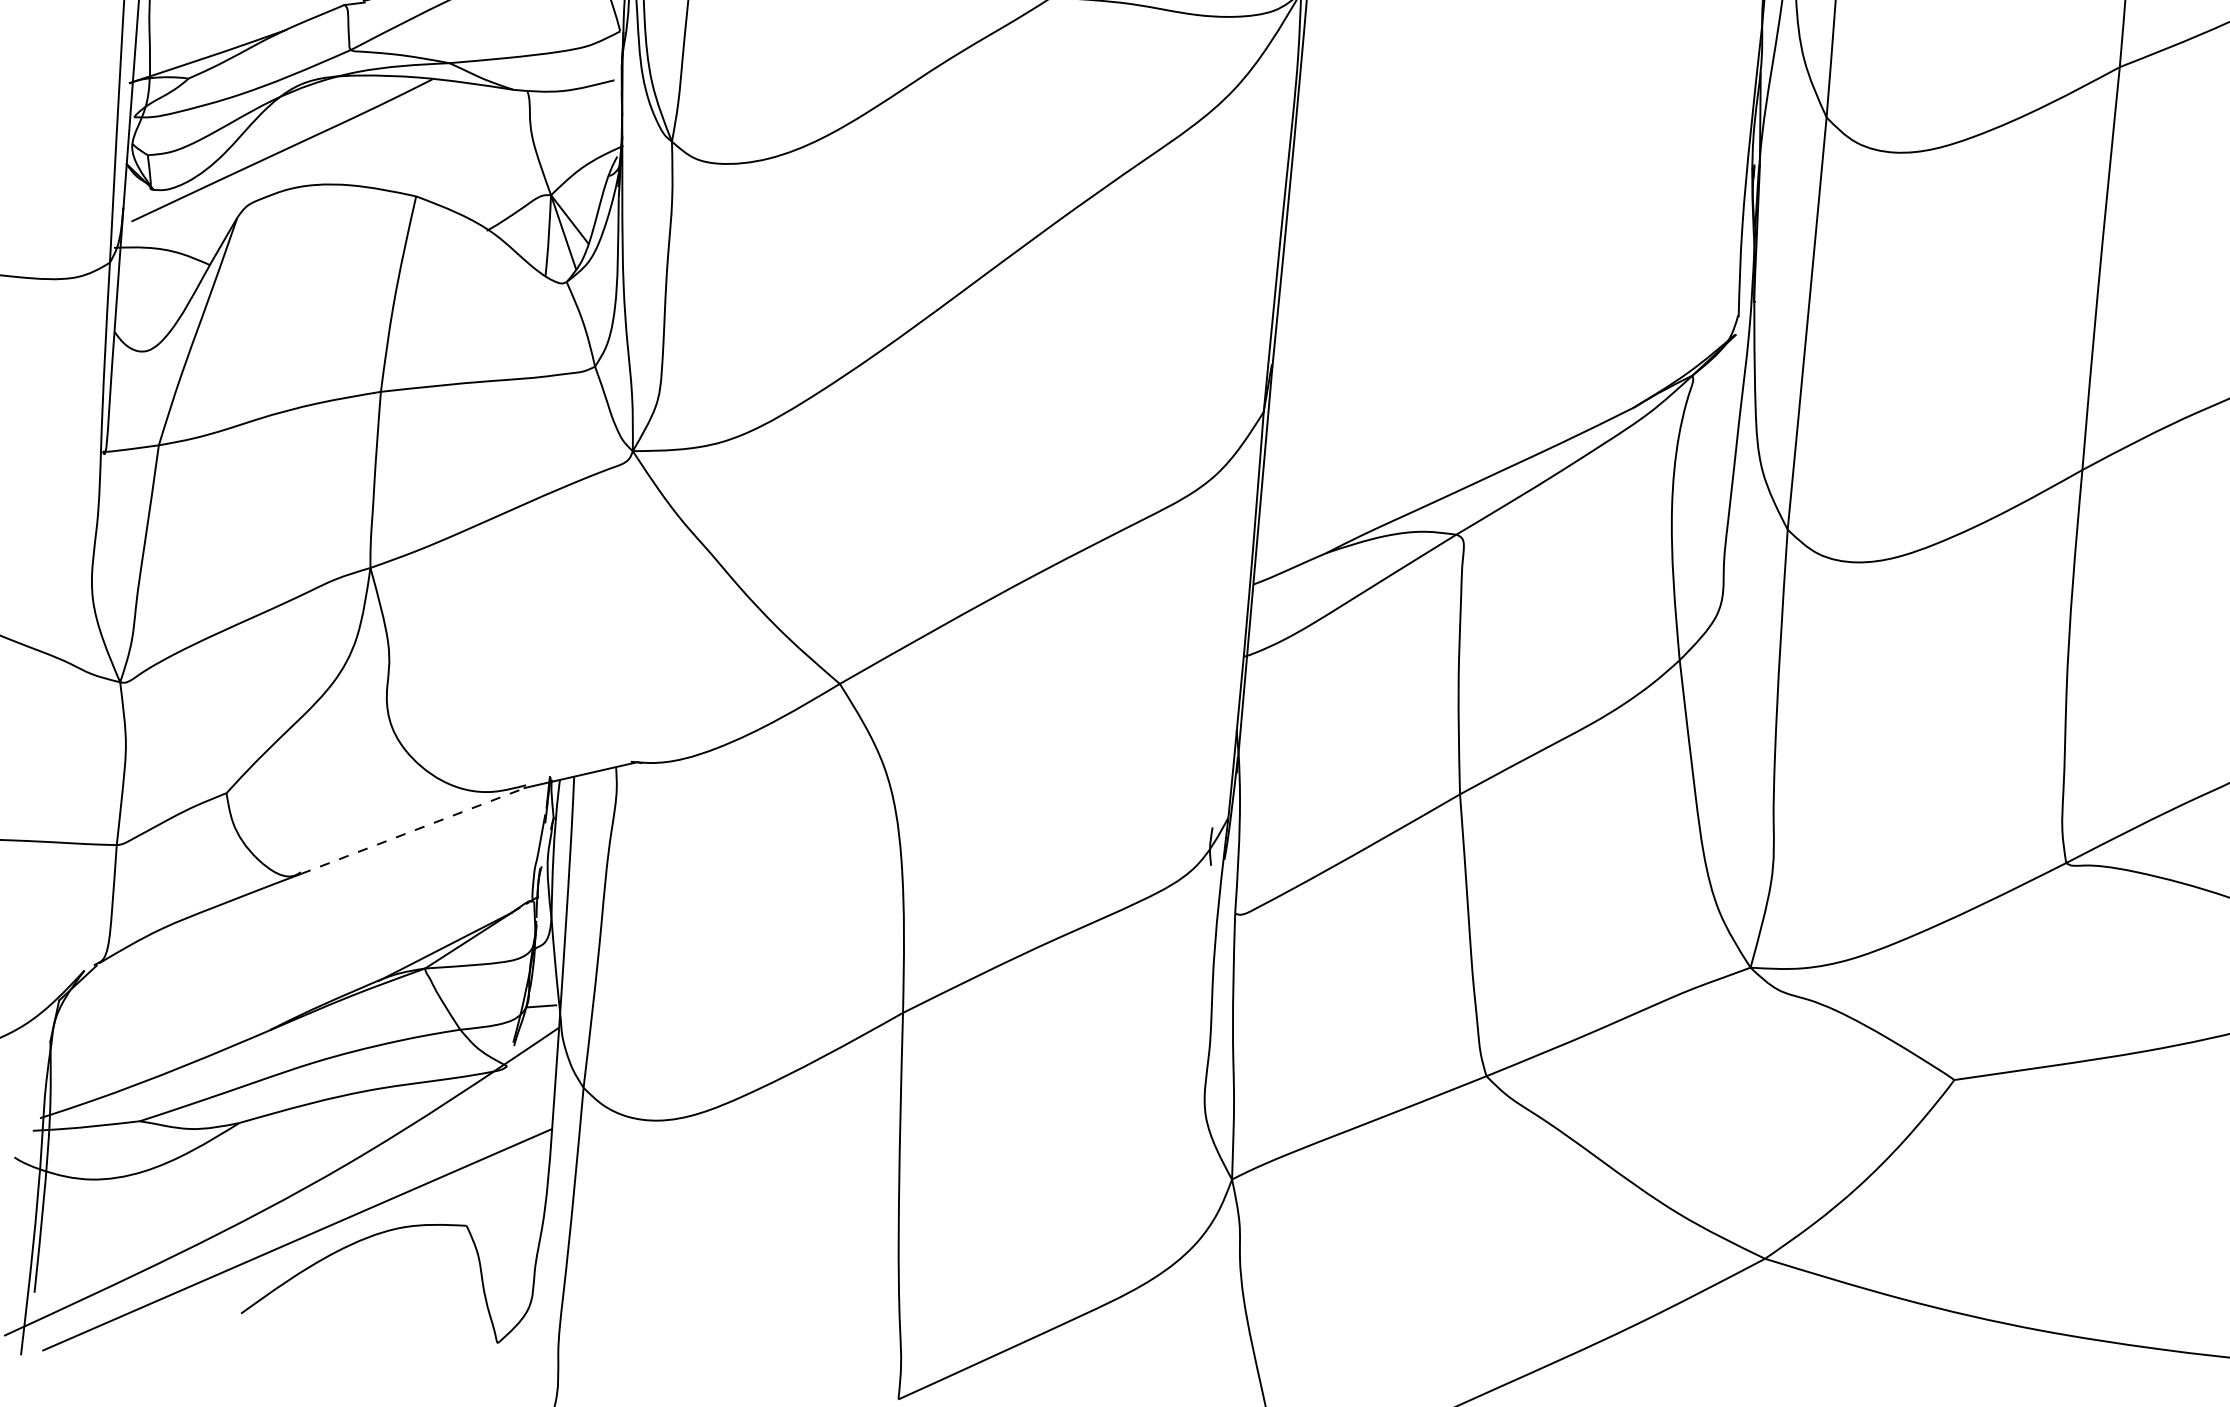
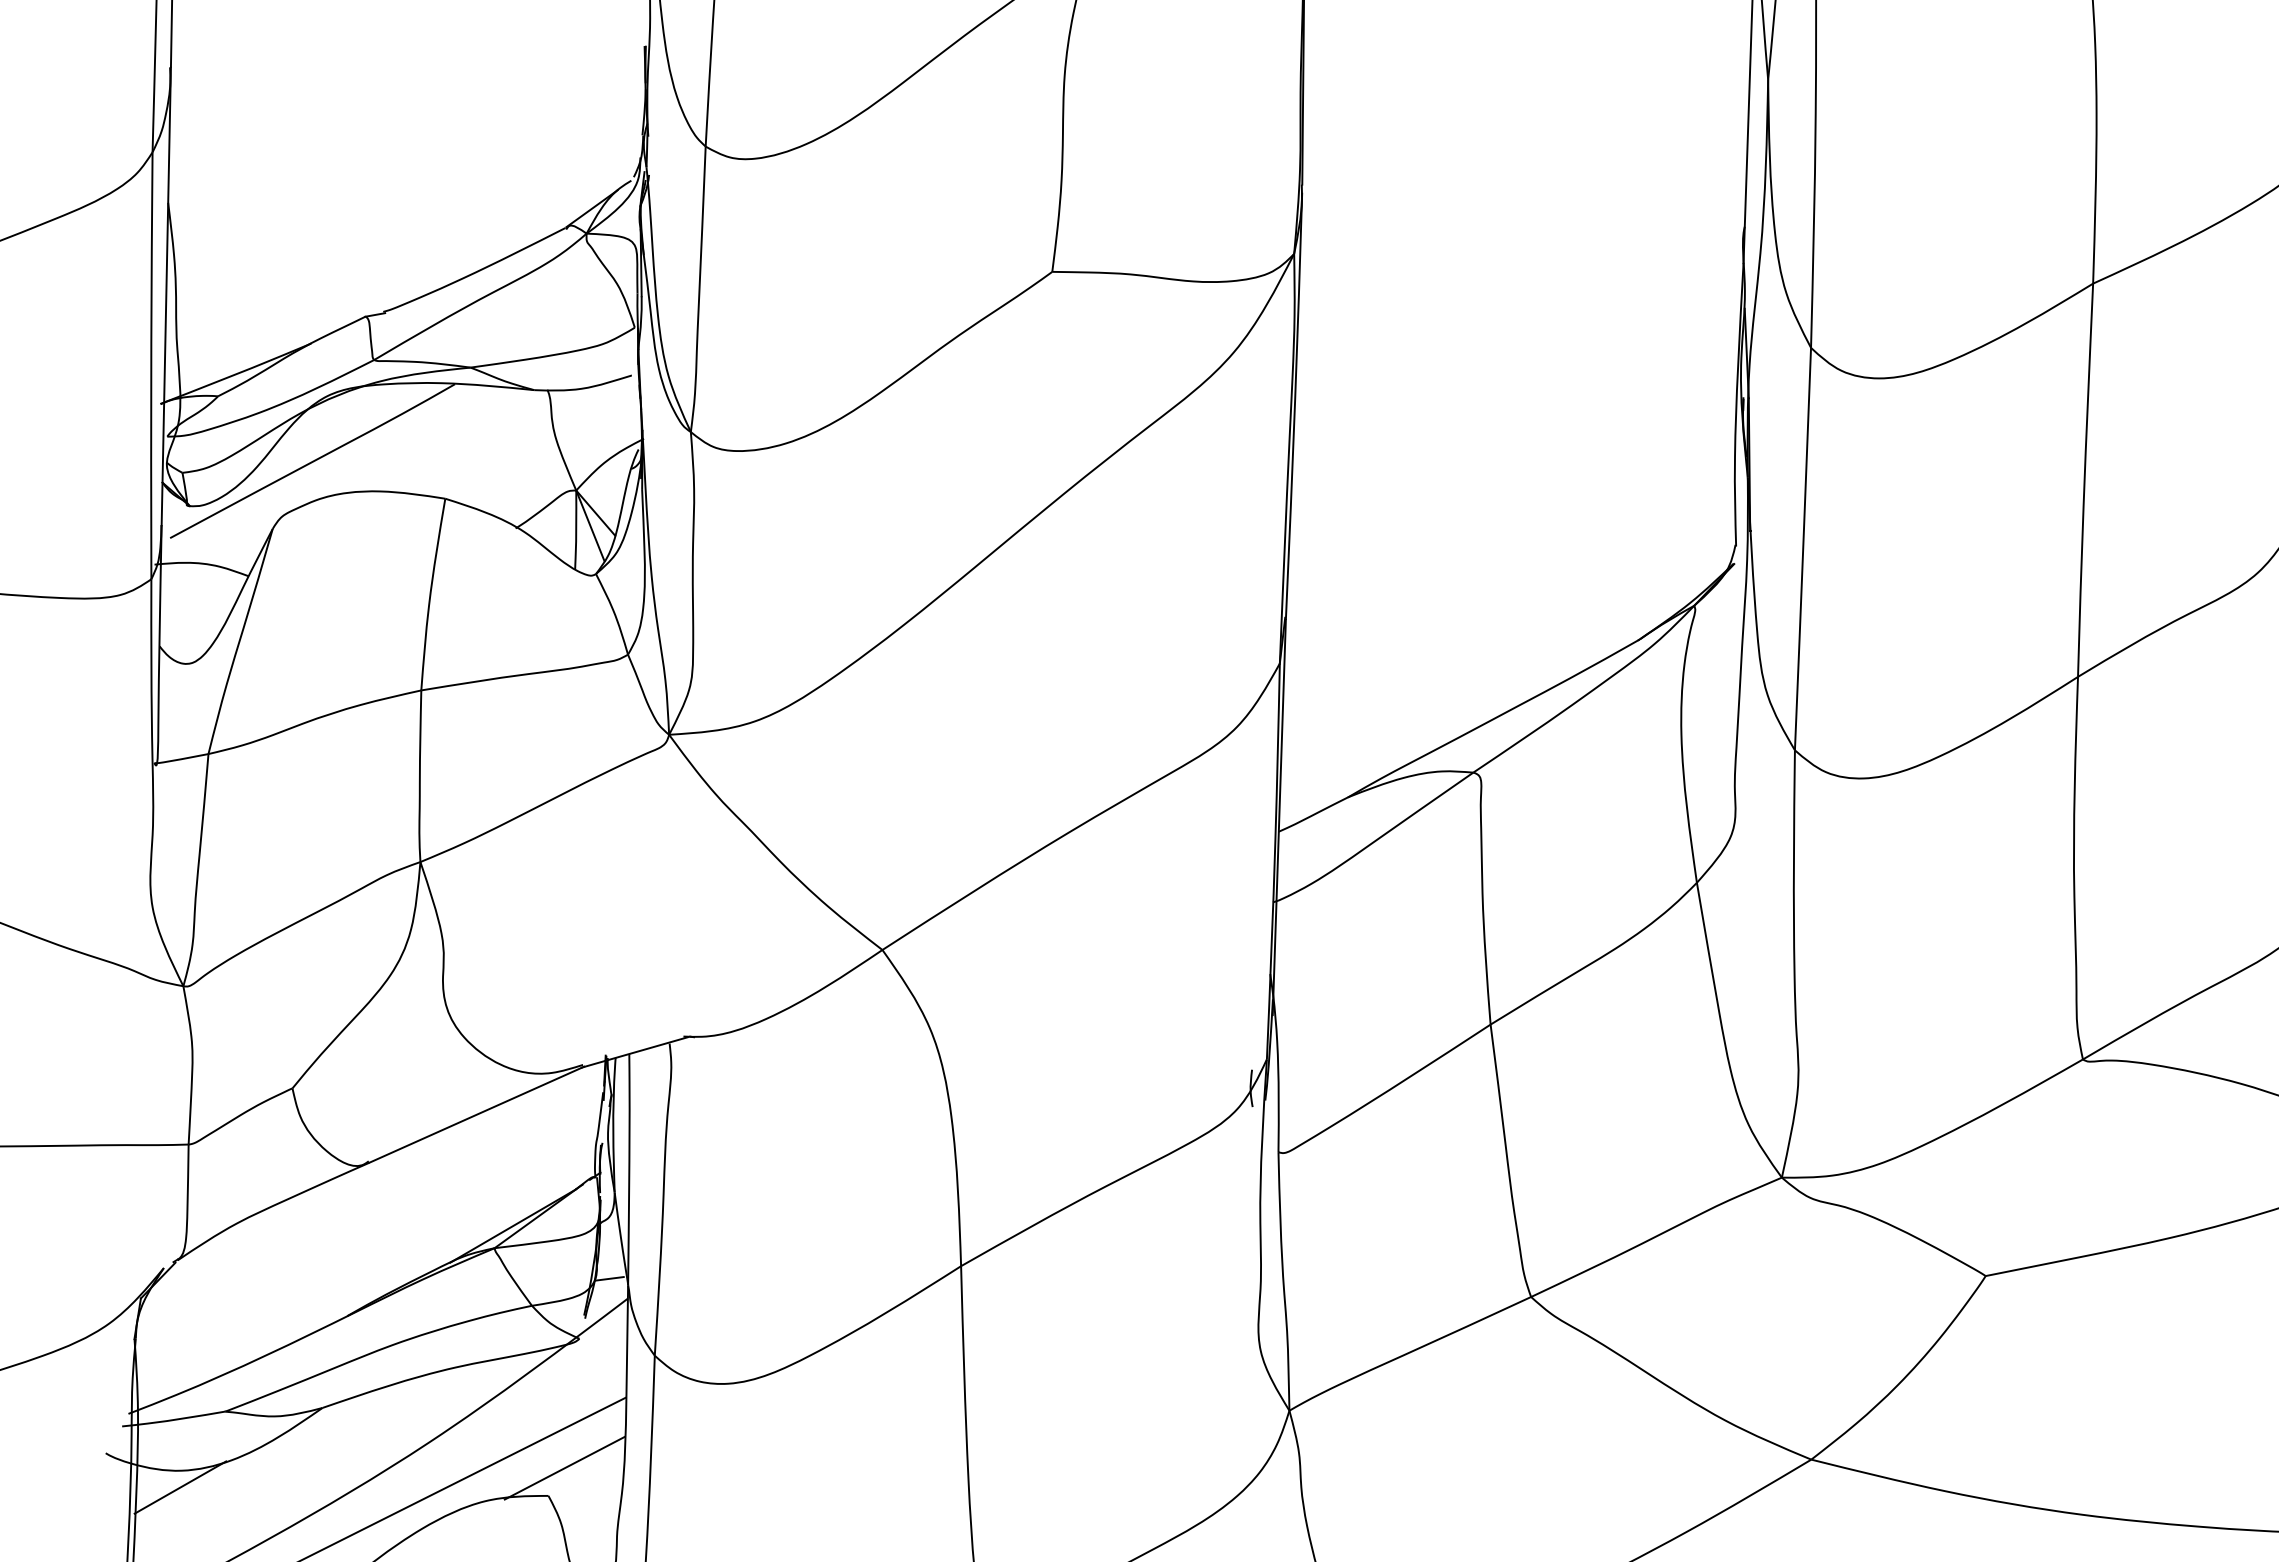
line: (413, 830) -> (476, 1114), dashed -> solid
line: (89, 1196) -> (180, 1487), added
line: (484, 1198) -> (564, 1468), added

